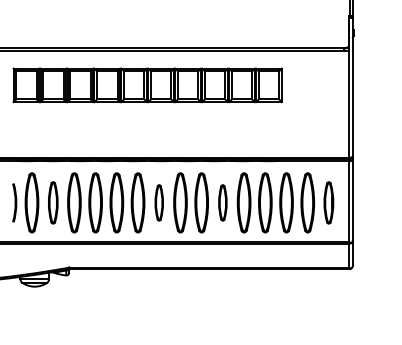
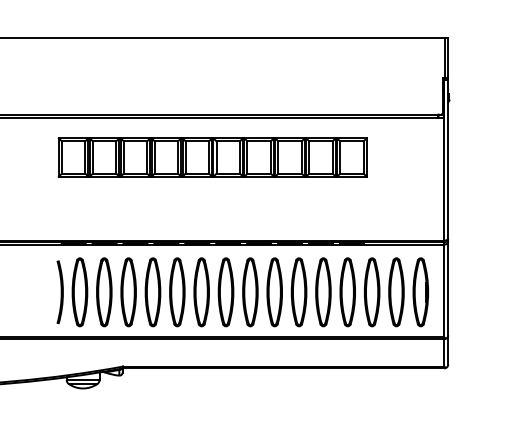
part: (14, 203) -> (59, 292), size x1.43
part: (53, 203) -> (104, 292), size x1.43
part: (158, 203) -> (225, 292), size x1.67
part: (222, 203) -> (298, 292), size x1.67
part: (328, 203) -> (420, 292), size x1.43

